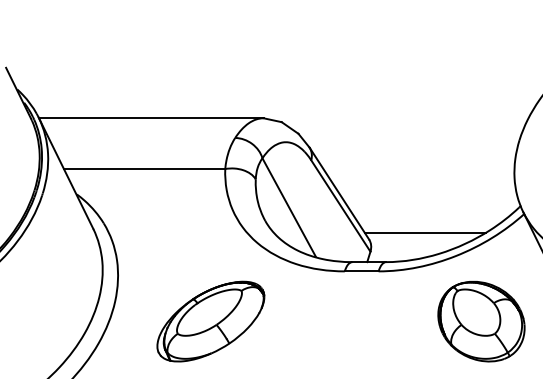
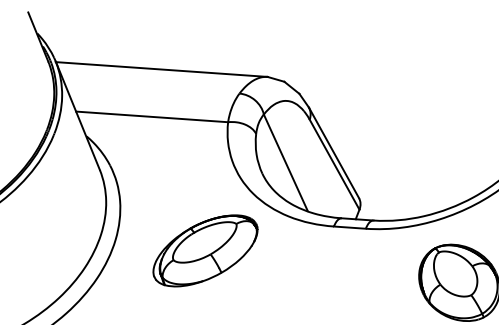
line: (424, 232) -> (411, 195), removed
part: (210, 321) -> (205, 250), moved

